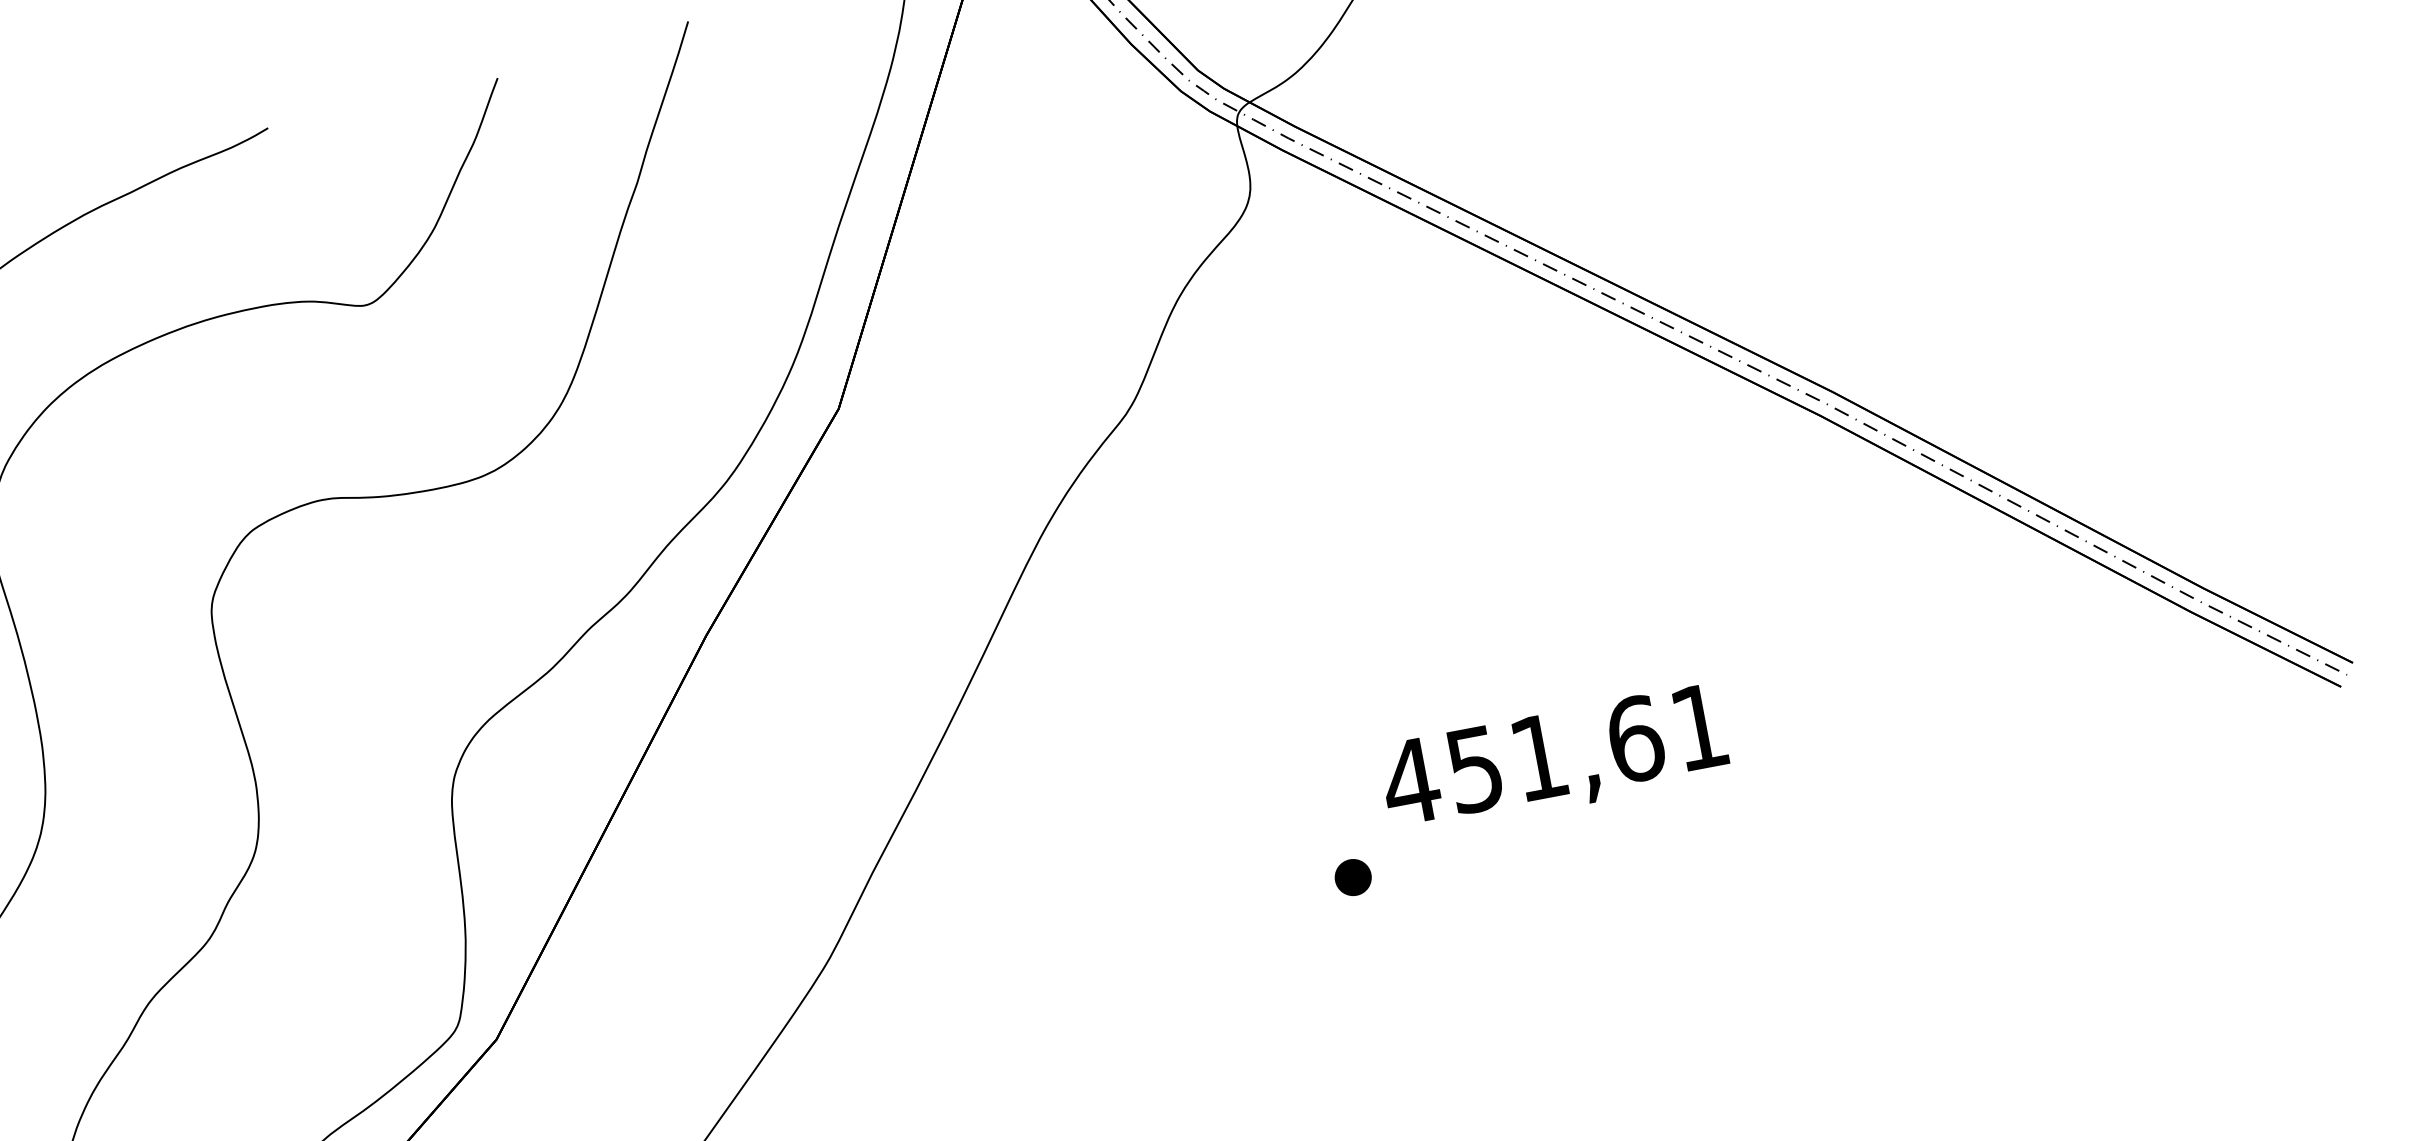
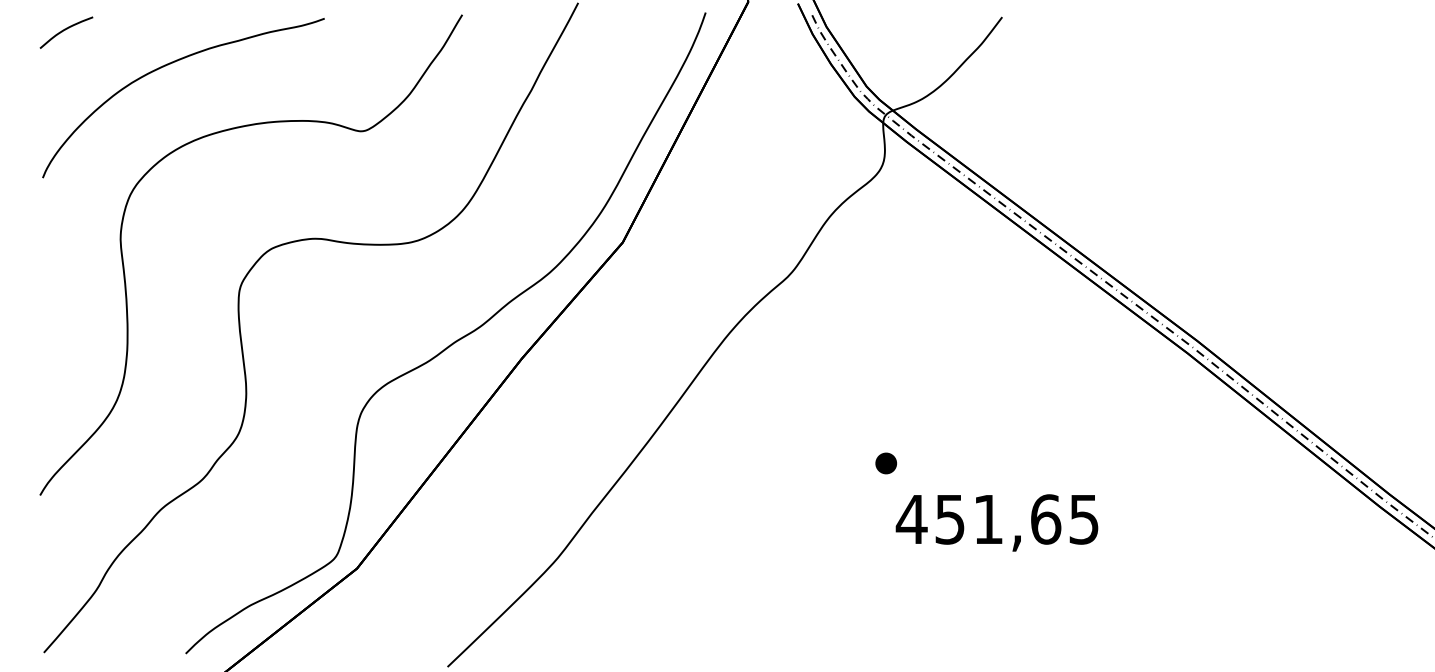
text: (1698, 727) -> (1083, 519), 451,61 -> 451,65
part: (1352, 877) -> (885, 463), moved

